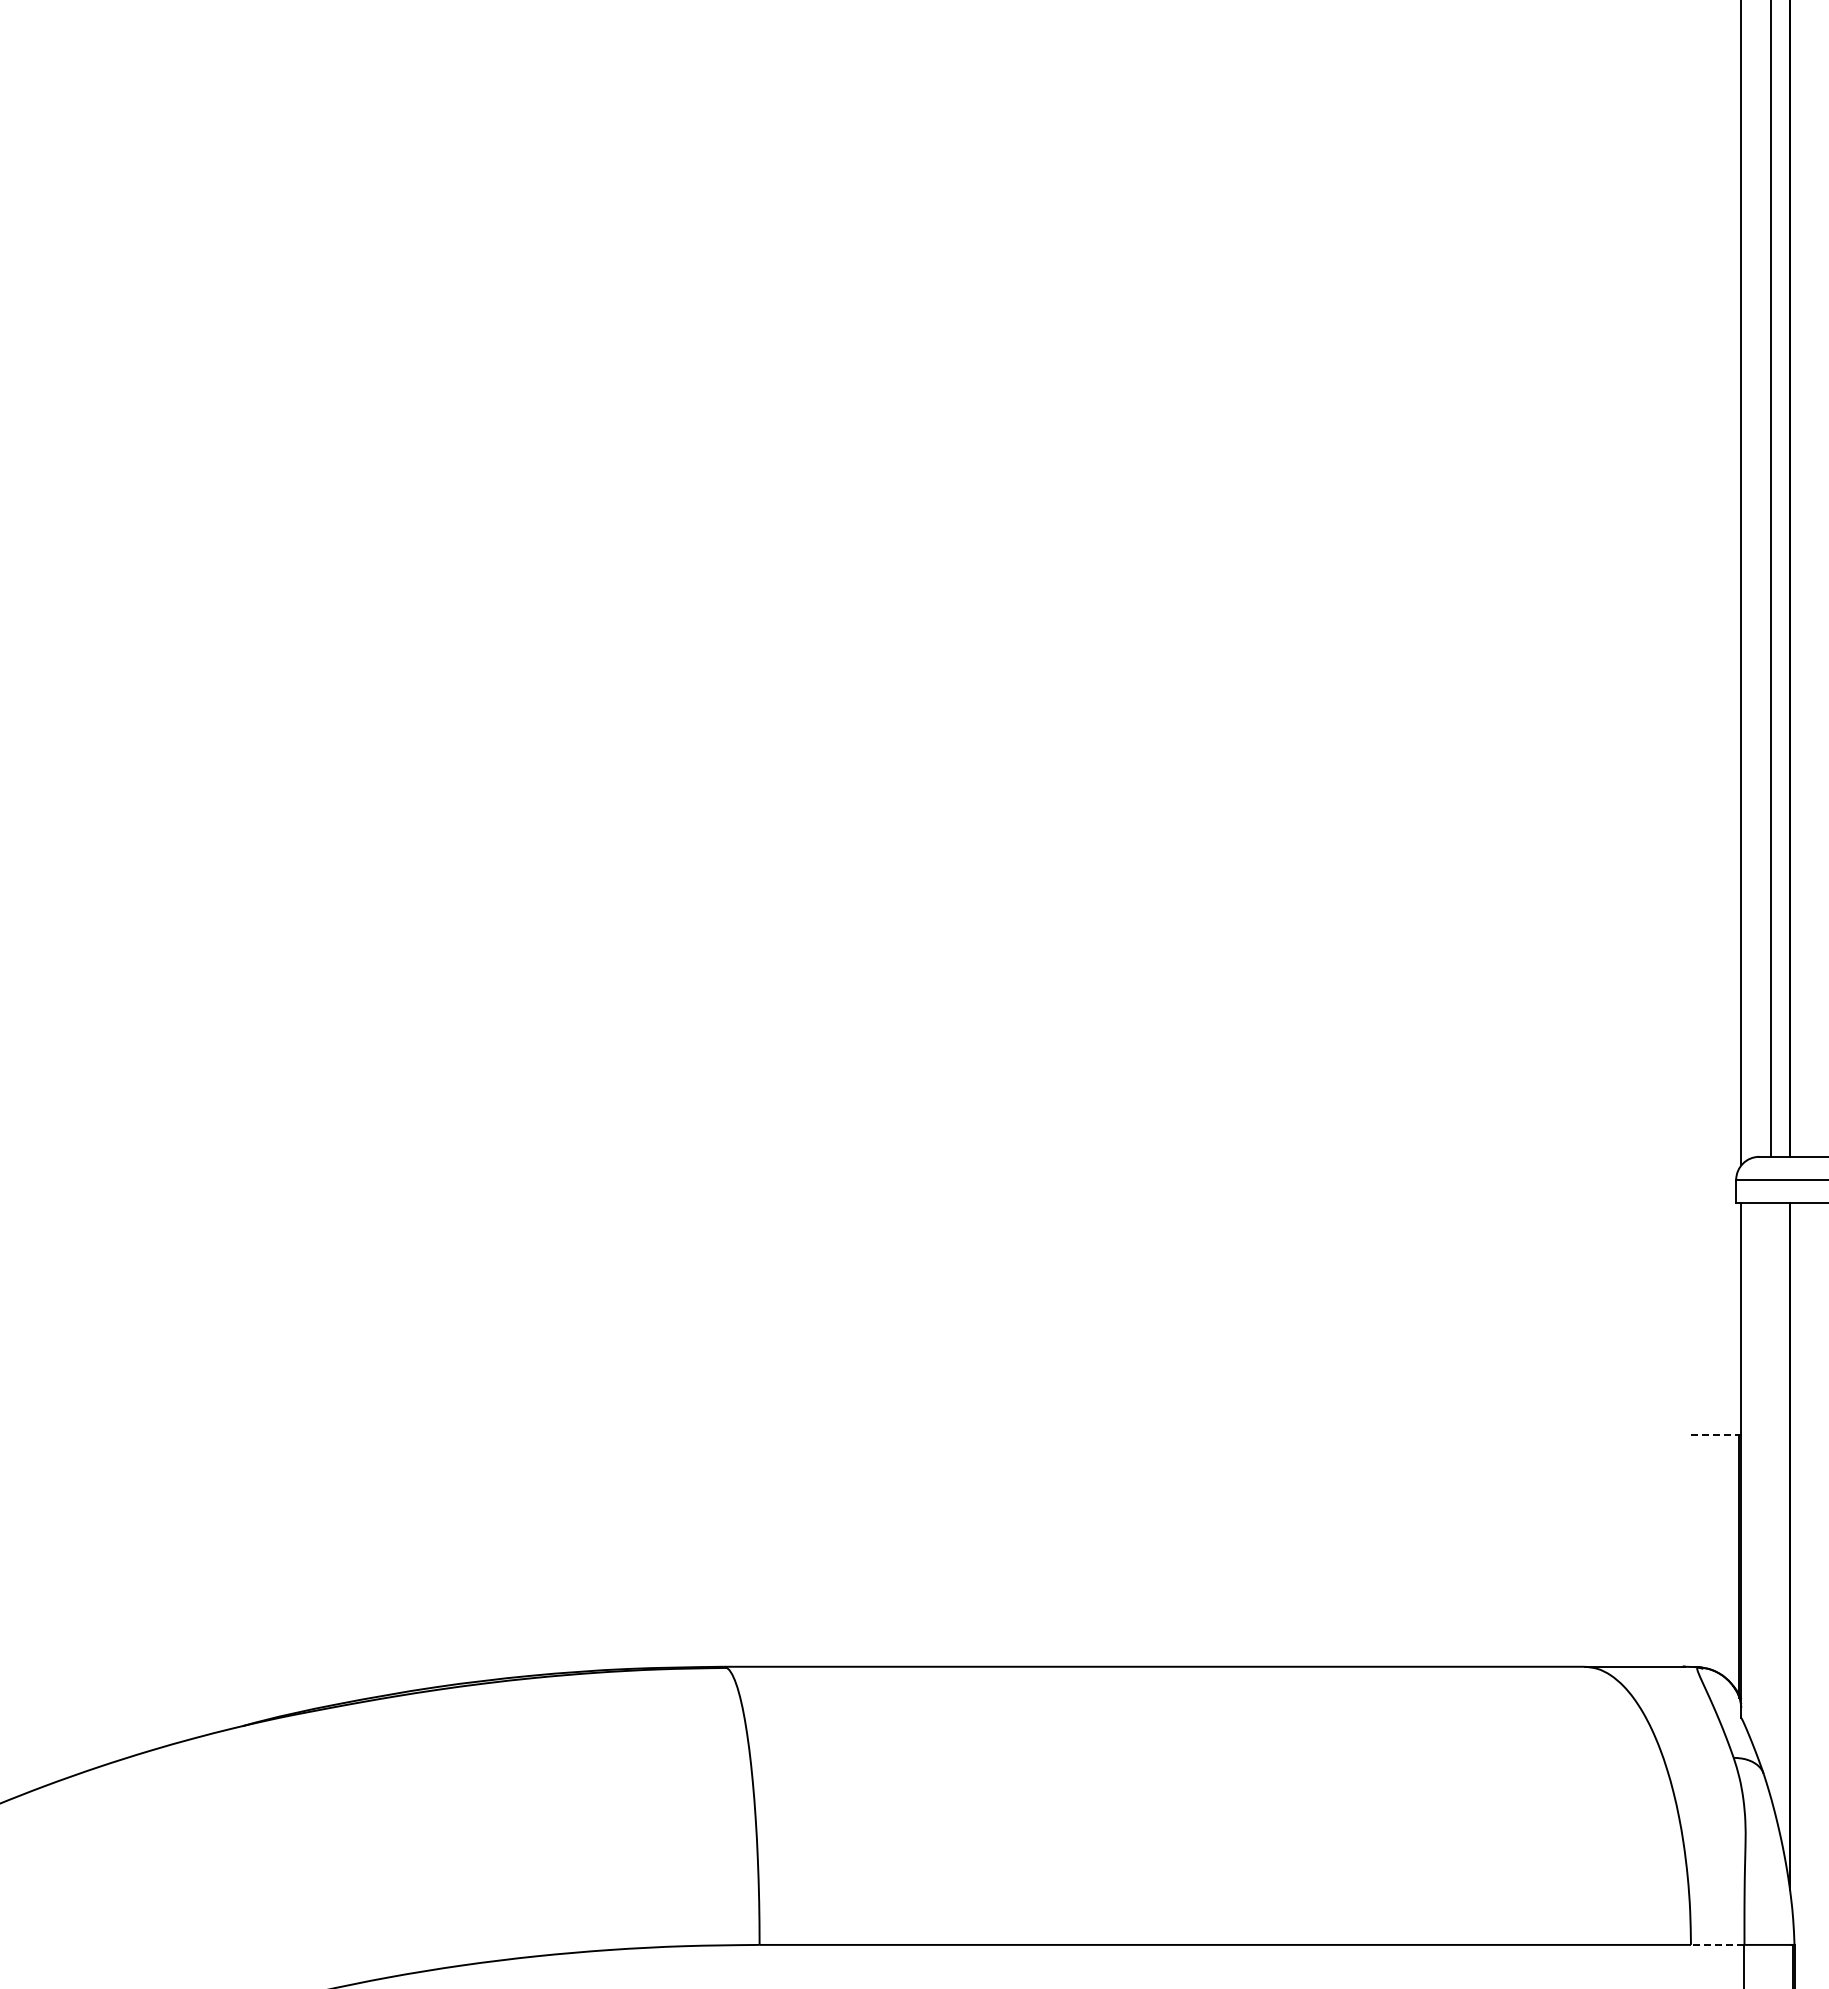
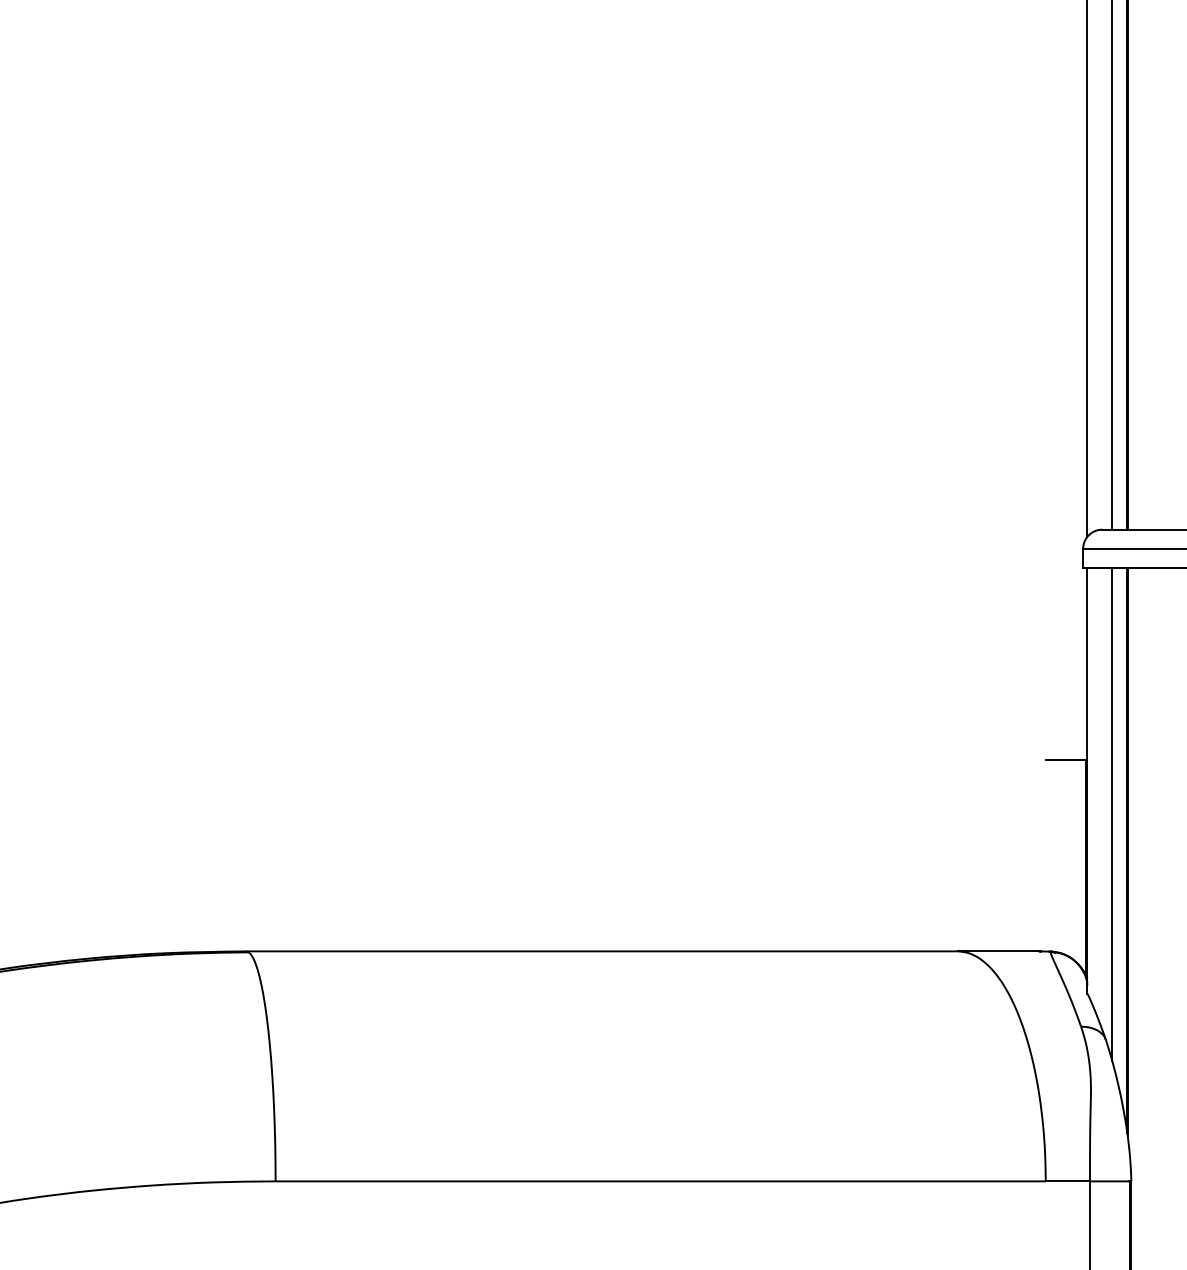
line: (1715, 1434) -> (1066, 759), dashed -> solid
line: (1771, 1501) -> (1112, 814), added
line: (1716, 1944) -> (1066, 1181), dashed -> solid

